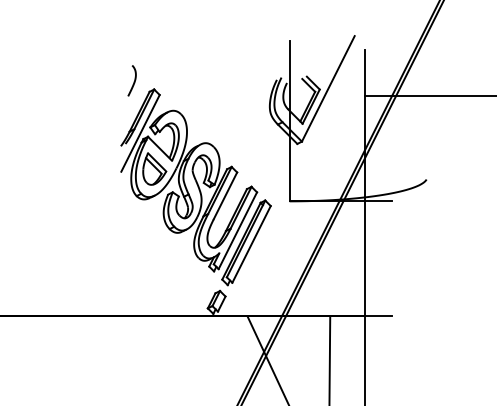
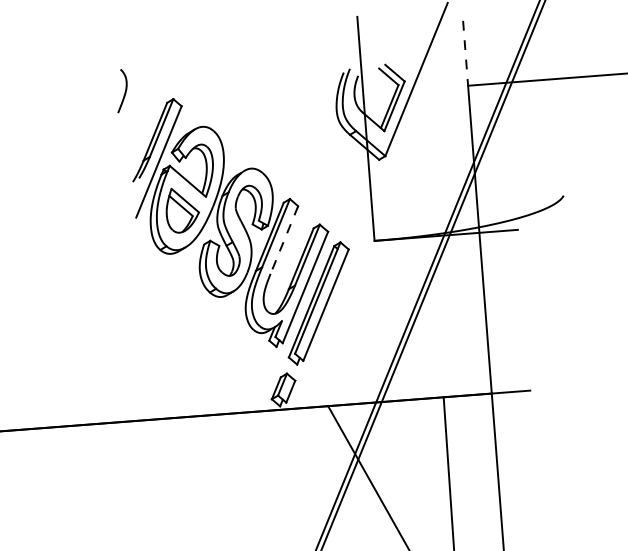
line: (364, 73) -> (465, 54), solid -> dashed
curve: (133, 81) -> (123, 91), moved
line: (225, 196) -> (284, 241), solid -> dashed

